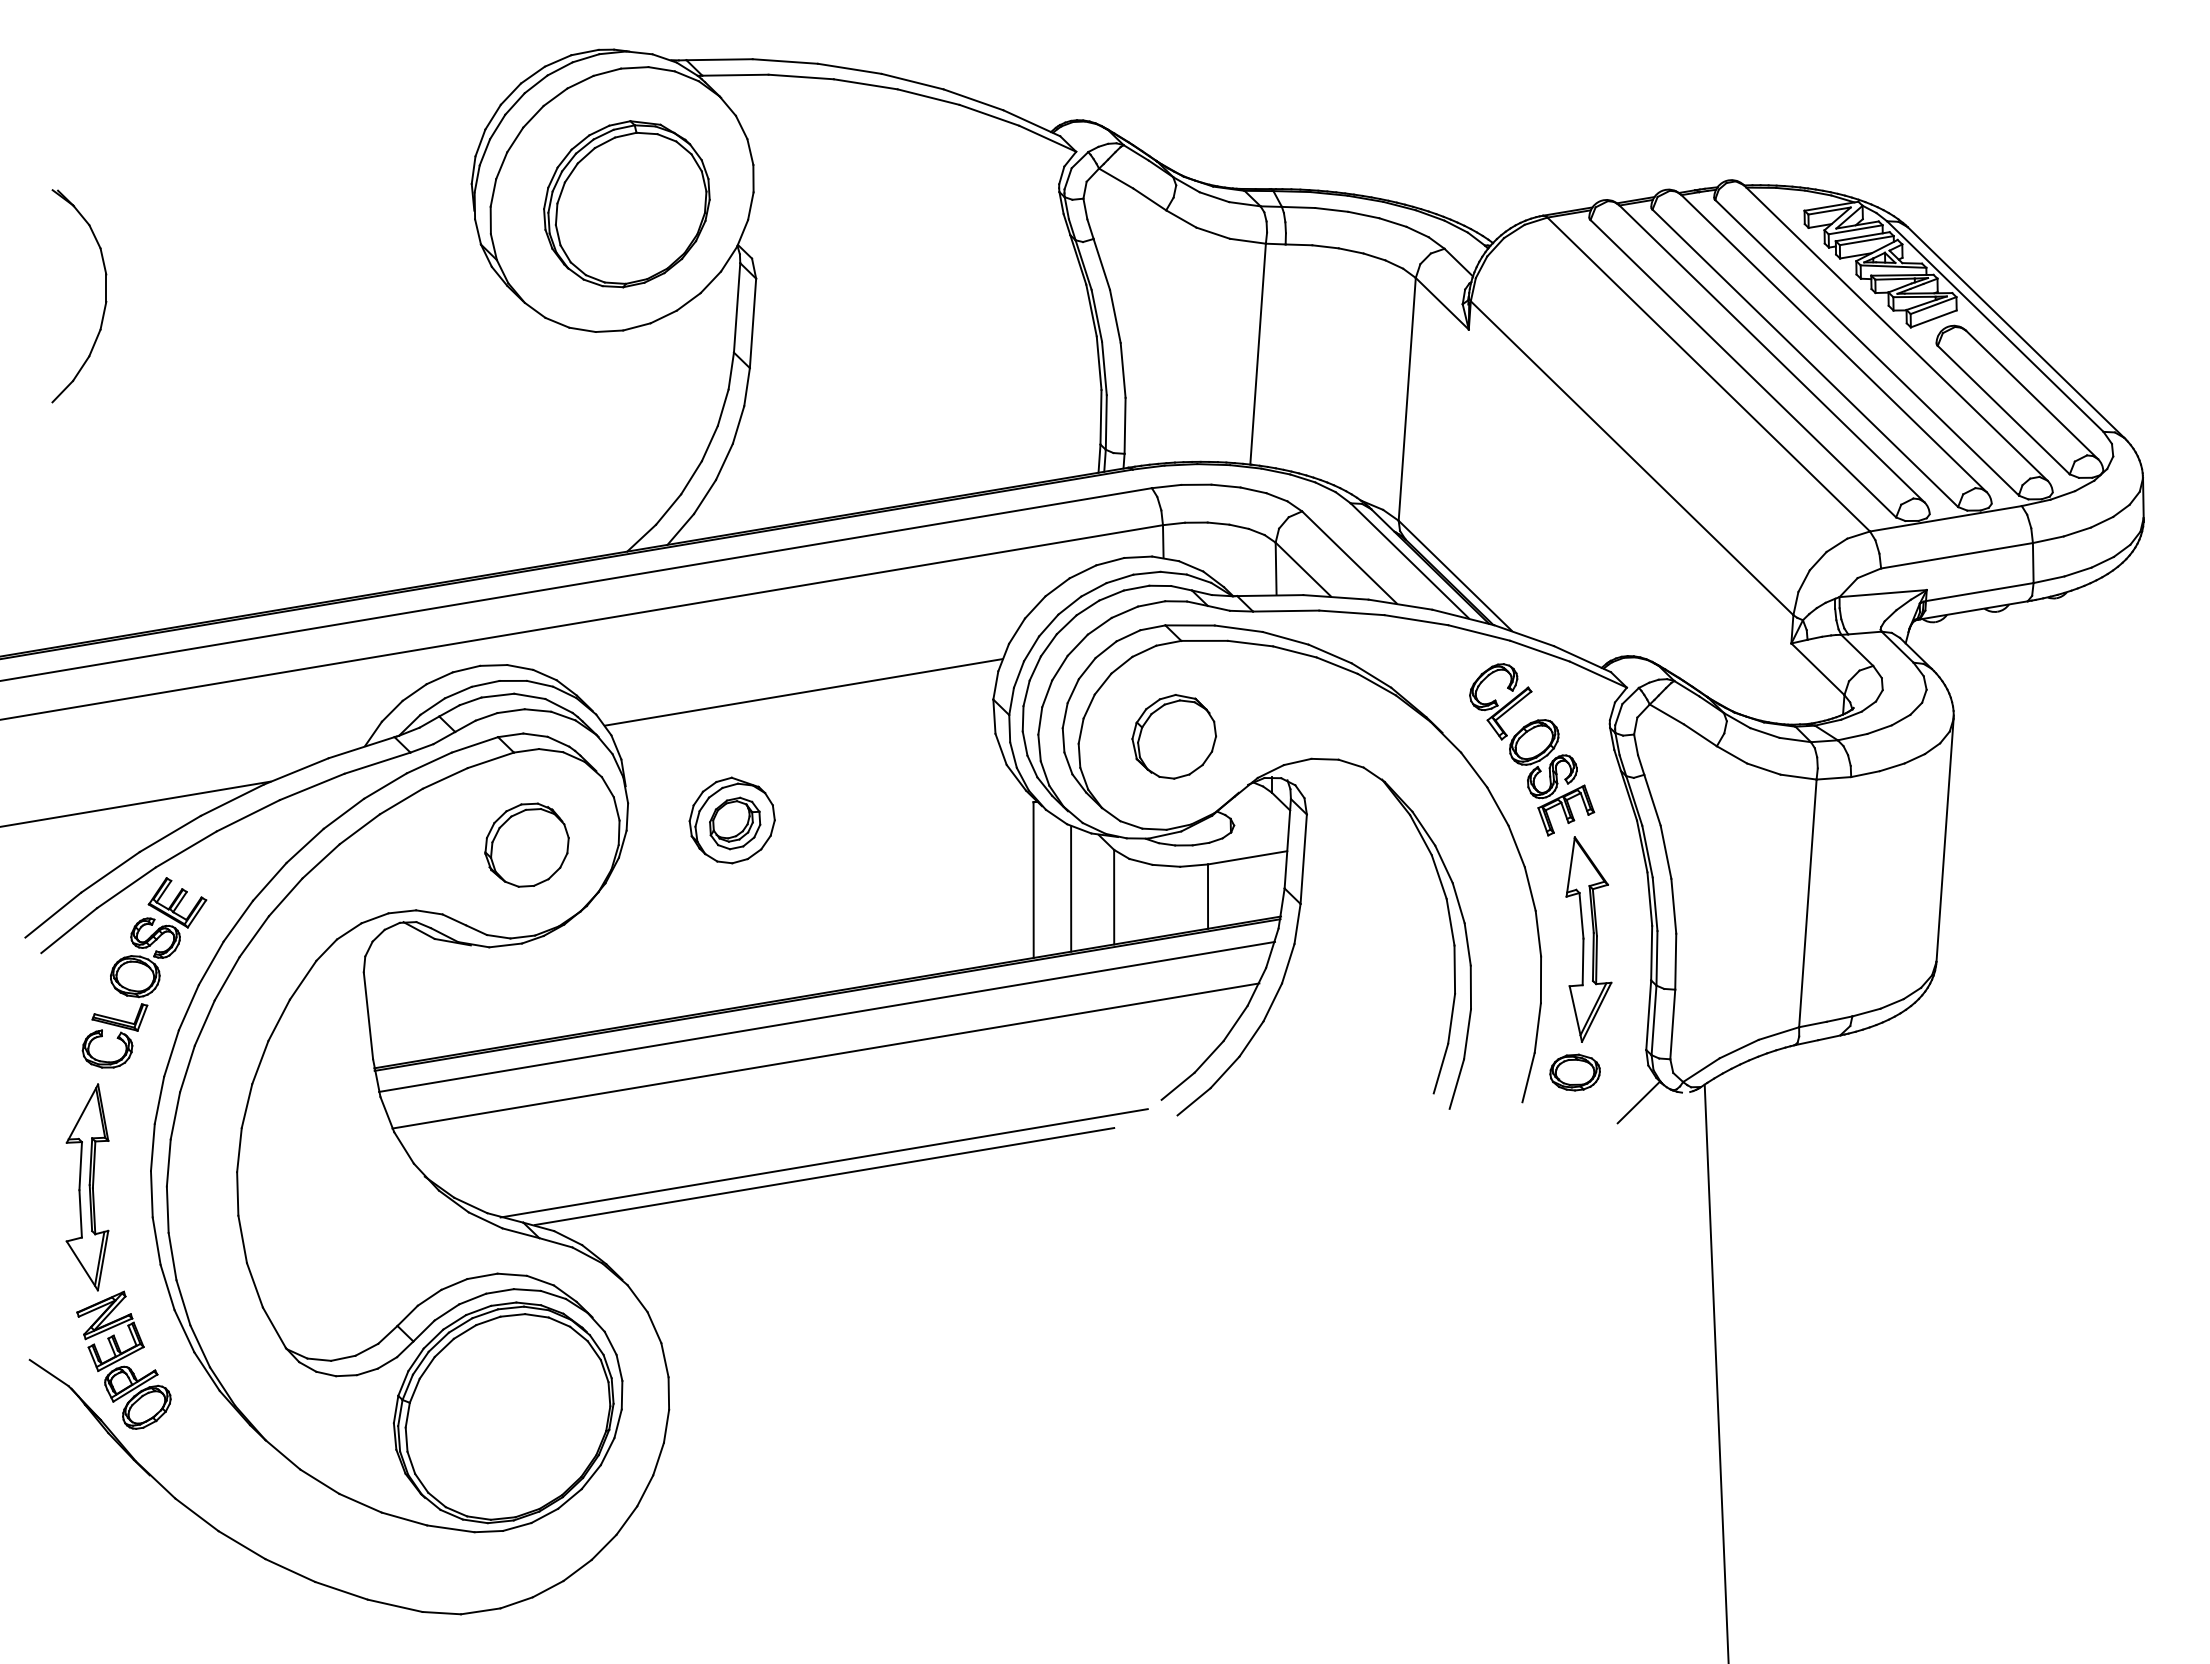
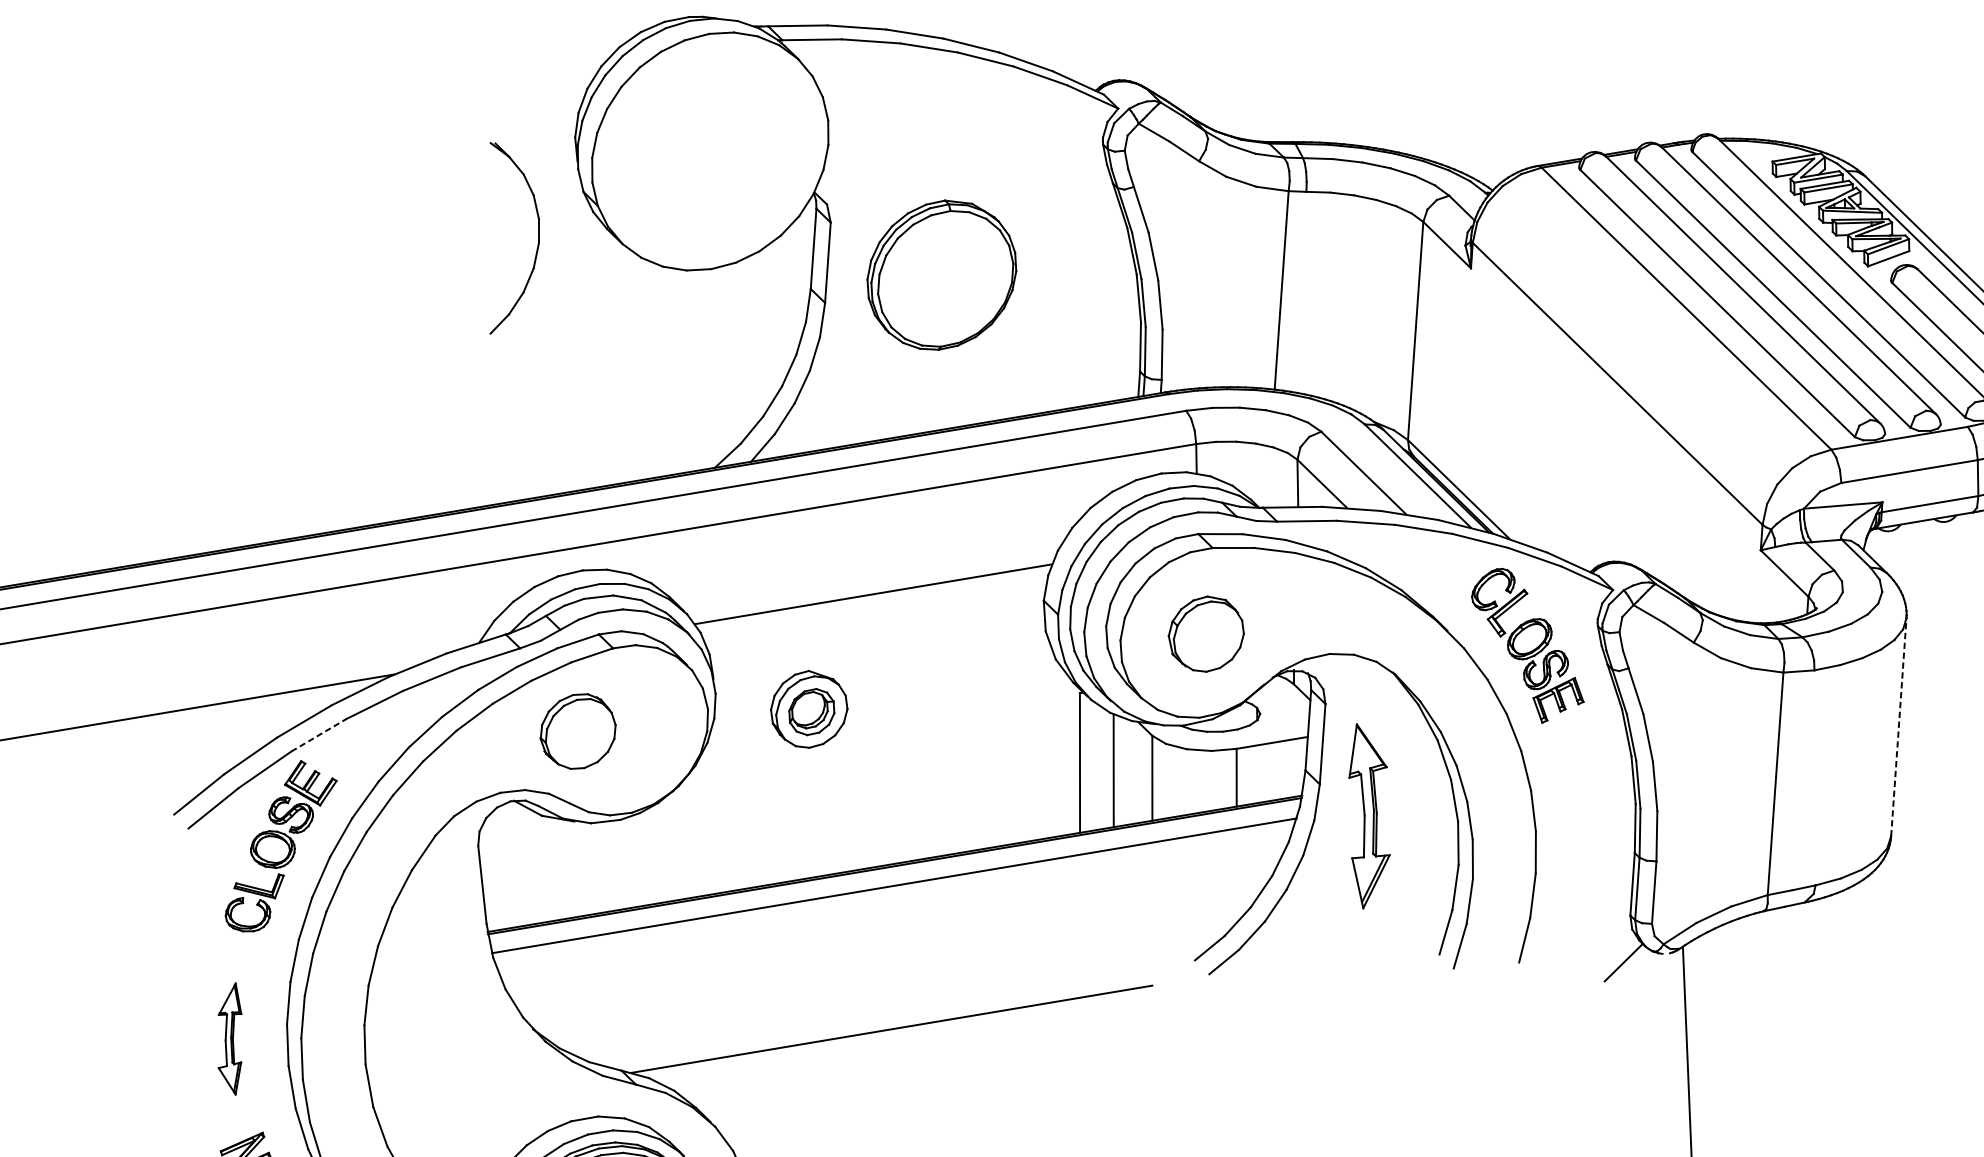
part: (626, 204) -> (941, 275), moved
part: (105, 296) -> (538, 238), moved
line: (1945, 840) -> (1899, 727), solid -> dashed
part: (526, 844) -> (577, 730), moved
line: (186, 849) -> (318, 735), solid -> dashed
part: (1588, 939) -> (1369, 816), moved
line: (825, 1055) -> (893, 920), removed
part: (1574, 1072) -> (1565, 935), removed
line: (823, 1163) -> (891, 1017), removed
part: (87, 1187) -> (230, 1039), size x0.6

